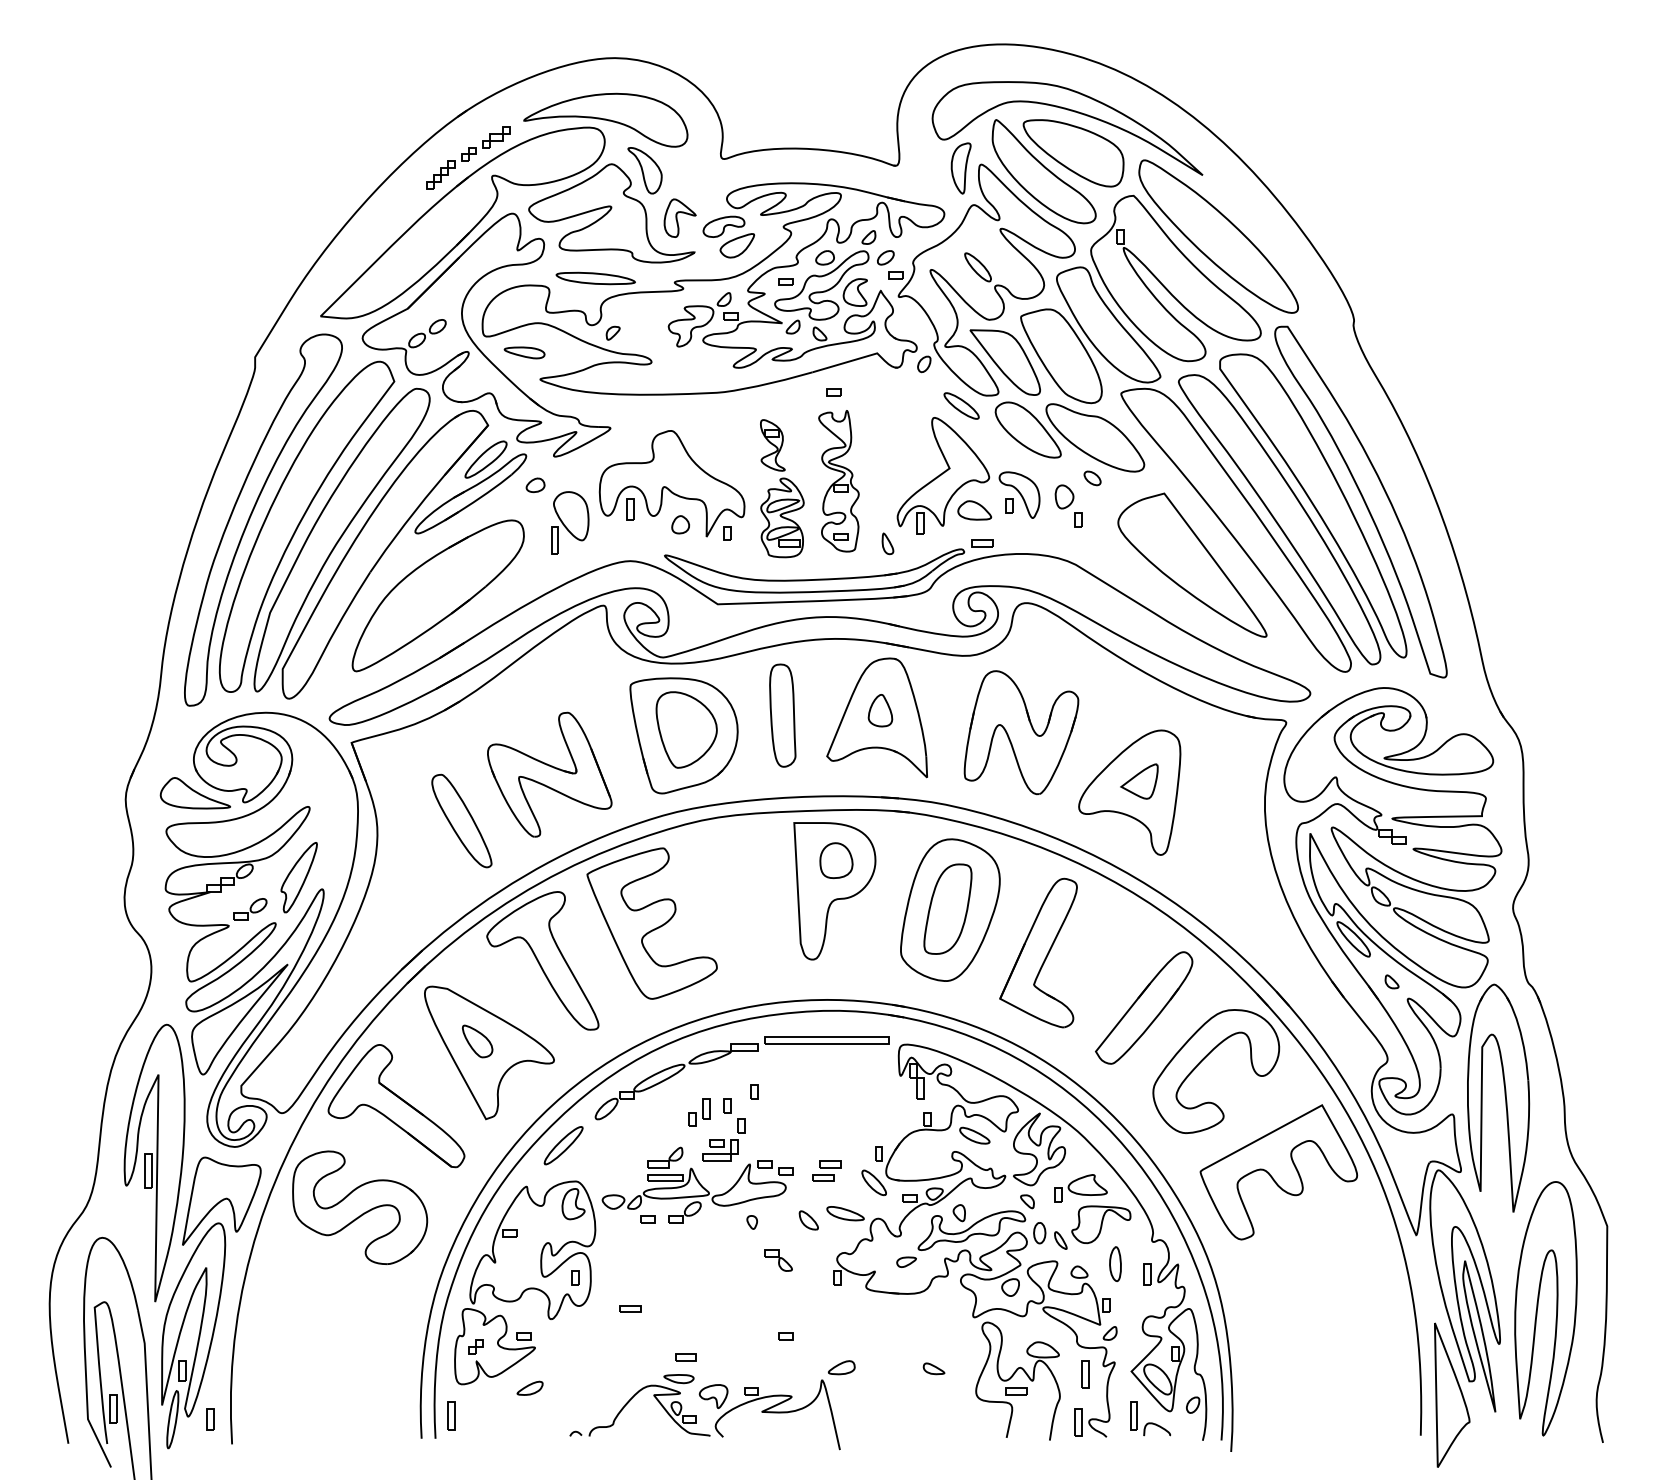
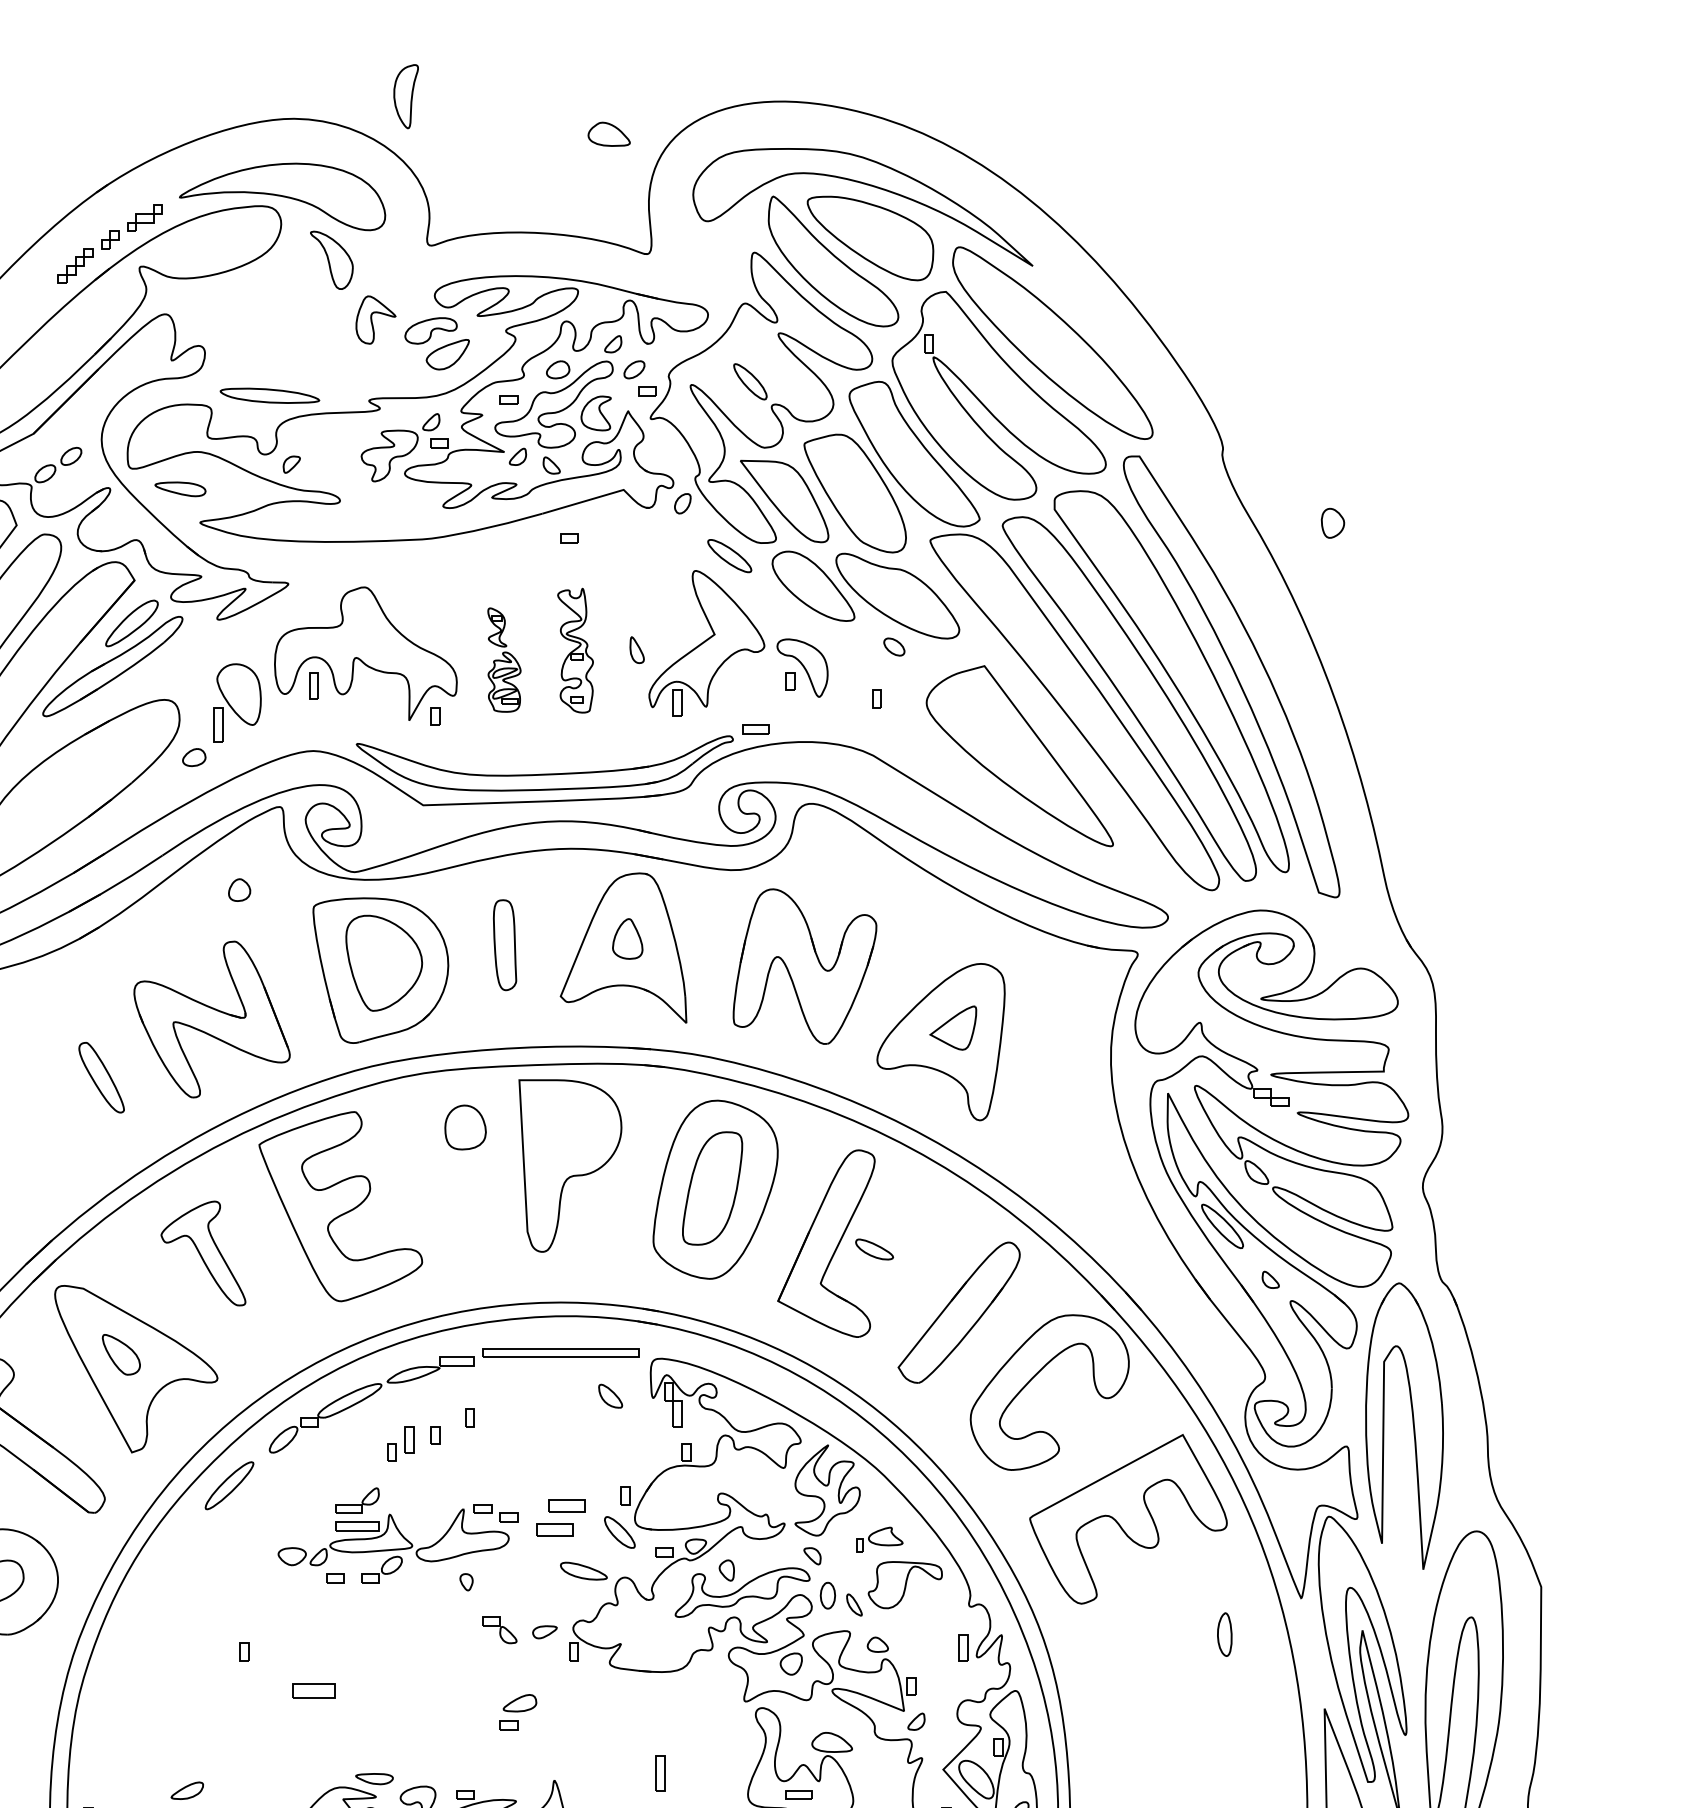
part: (960, 168) -> (405, 96), moved
part: (611, 213) -> (289, 314), removed
part: (838, 481) -> (574, 650), size x0.7
part: (535, 485) -> (194, 757), moved
part: (782, 488) -> (504, 659), size x0.6
part: (1064, 496) -> (1332, 522), moved
part: (974, 510) -> (608, 134), moved
part: (680, 524) -> (239, 889), moved
part: (887, 543) -> (636, 649), moved
part: (782, 715) -> (504, 945), size x0.7
part: (461, 820) -> (101, 1077), size x0.6
part: (836, 860) -> (465, 1127), moved
part: (542, 960) -> (202, 1253), size x0.6
part: (974, 1135) -> (874, 1249), moved
part: (723, 1139) -> (430, 1477), removed
part: (826, 1170) -> (559, 1516), size x1.4
part: (1080, 1188) -> (879, 1539), size x0.7
part: (808, 1220) -> (610, 1396), moved
part: (906, 1261) -> (544, 1631), moved
part: (1115, 1263) -> (1224, 1633), moved
part: (525, 1282) -> (181, 1657), removed
part: (630, 1308) -> (313, 1690), size x1.6
part: (685, 1357) -> (382, 1751), removed
part: (841, 1367) -> (519, 1702), moved
part: (933, 1368) -> (694, 1765), removed
part: (1085, 1374) -> (660, 1773), moved

